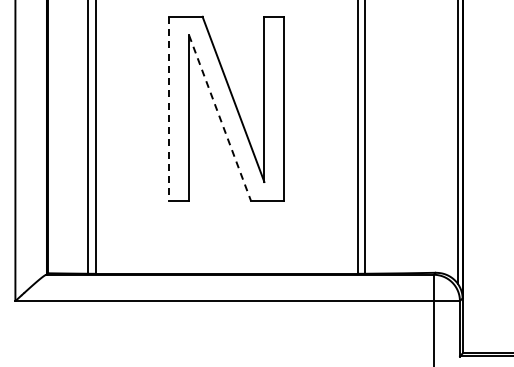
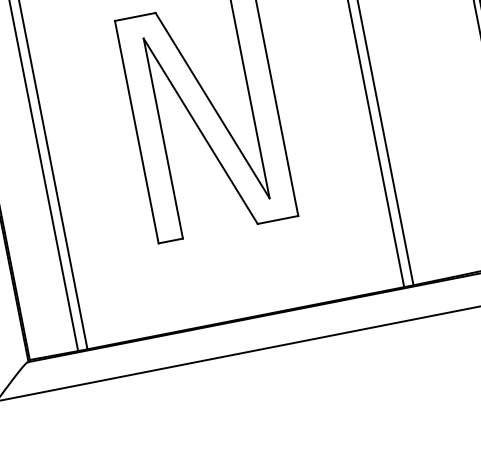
line: (169, 108) -> (137, 131), dashed -> solid
line: (220, 118) -> (201, 131), dashed -> solid

